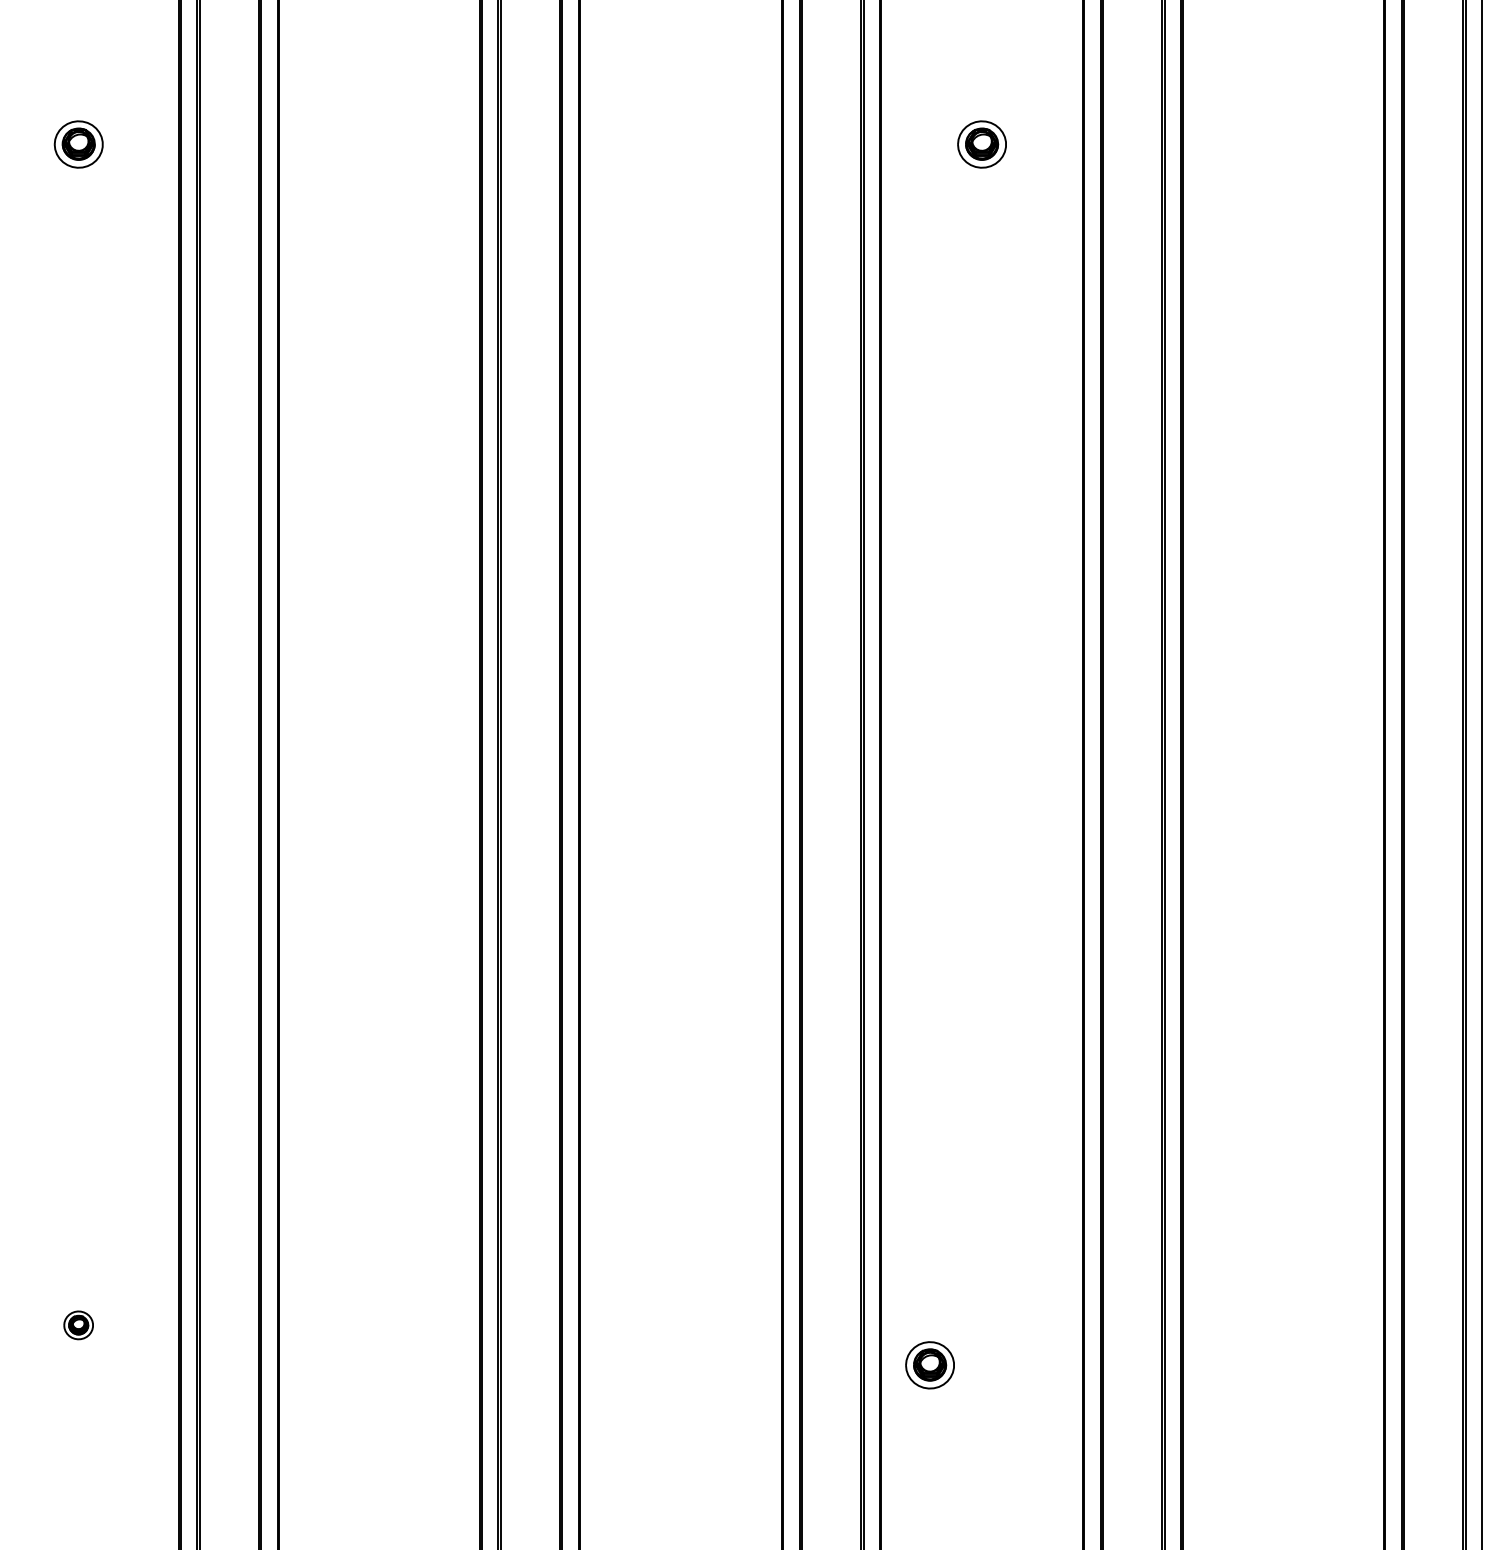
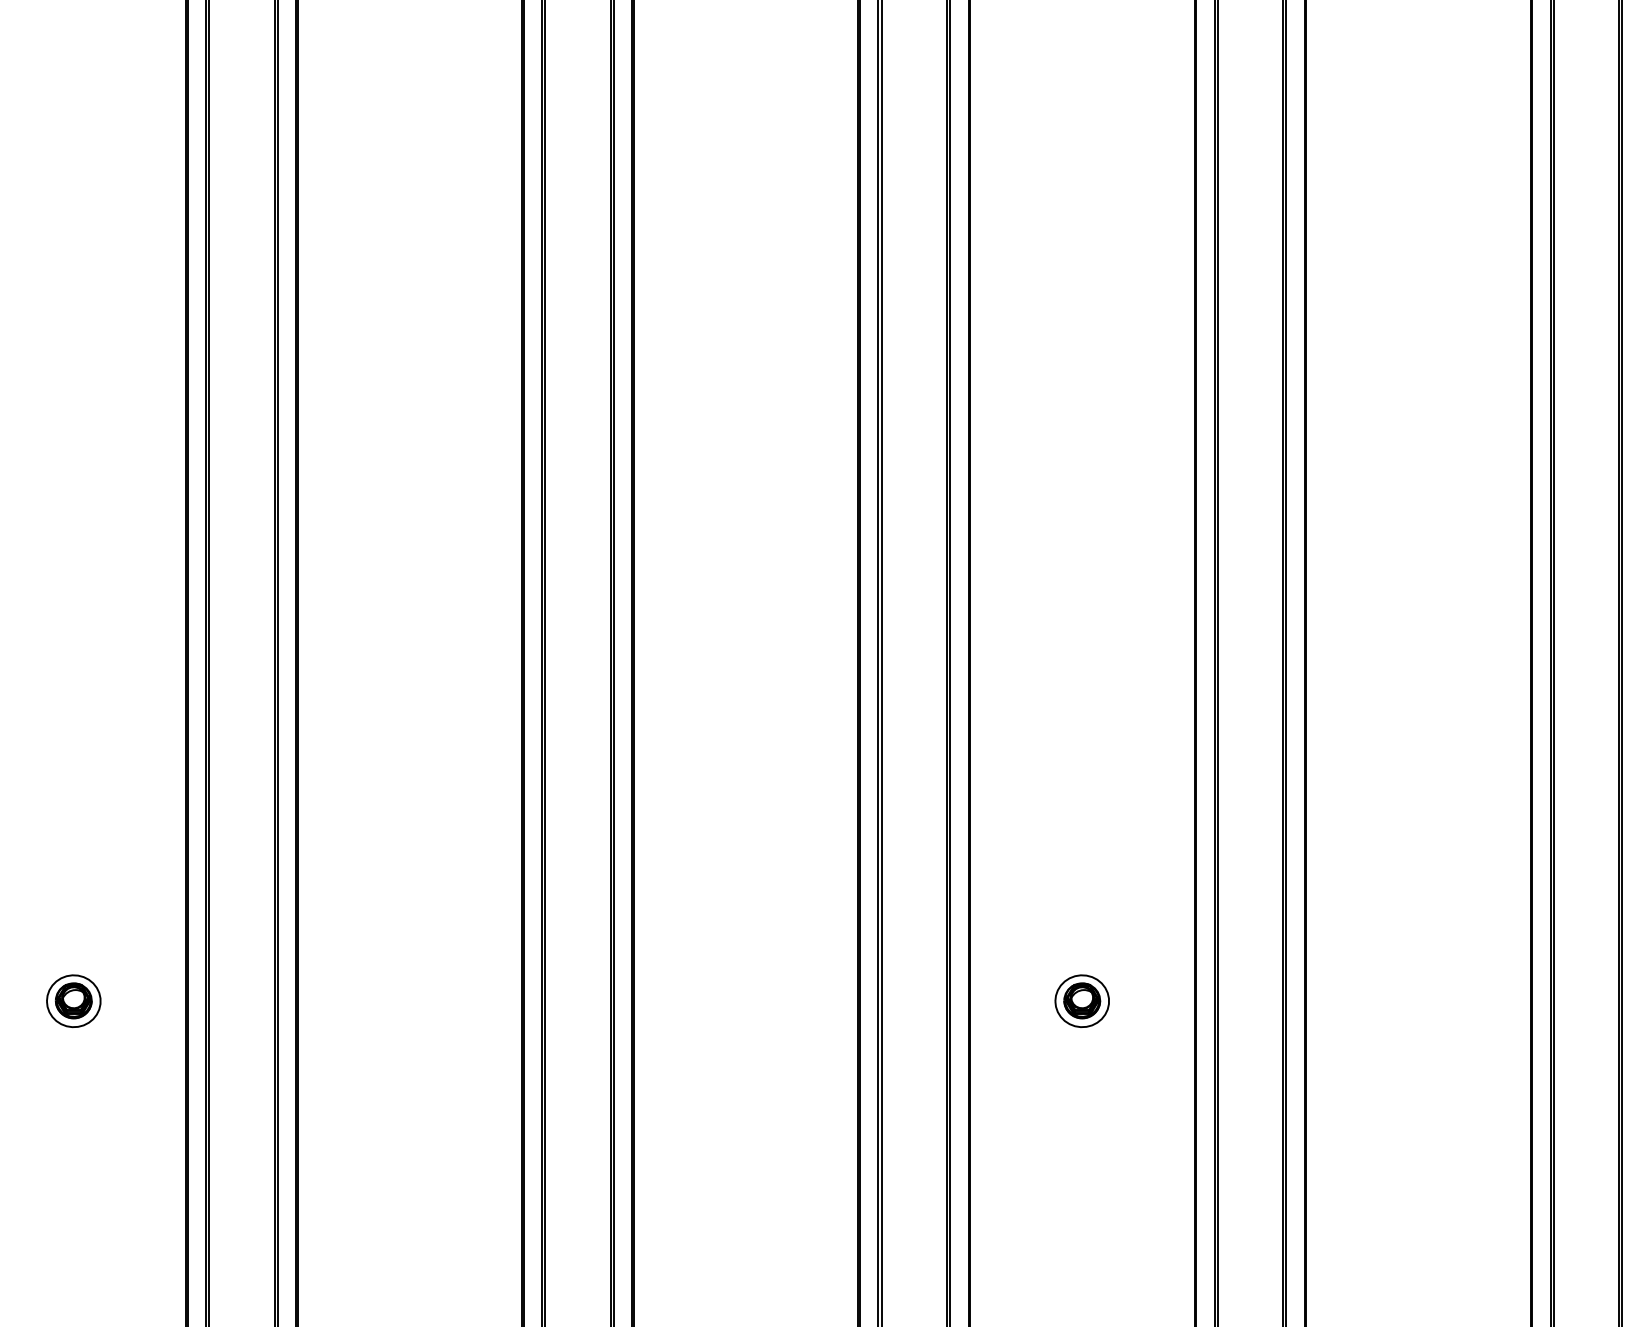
part: (78, 1325) -> (73, 1001), size x1.67
part: (929, 1365) -> (1081, 1001), moved

